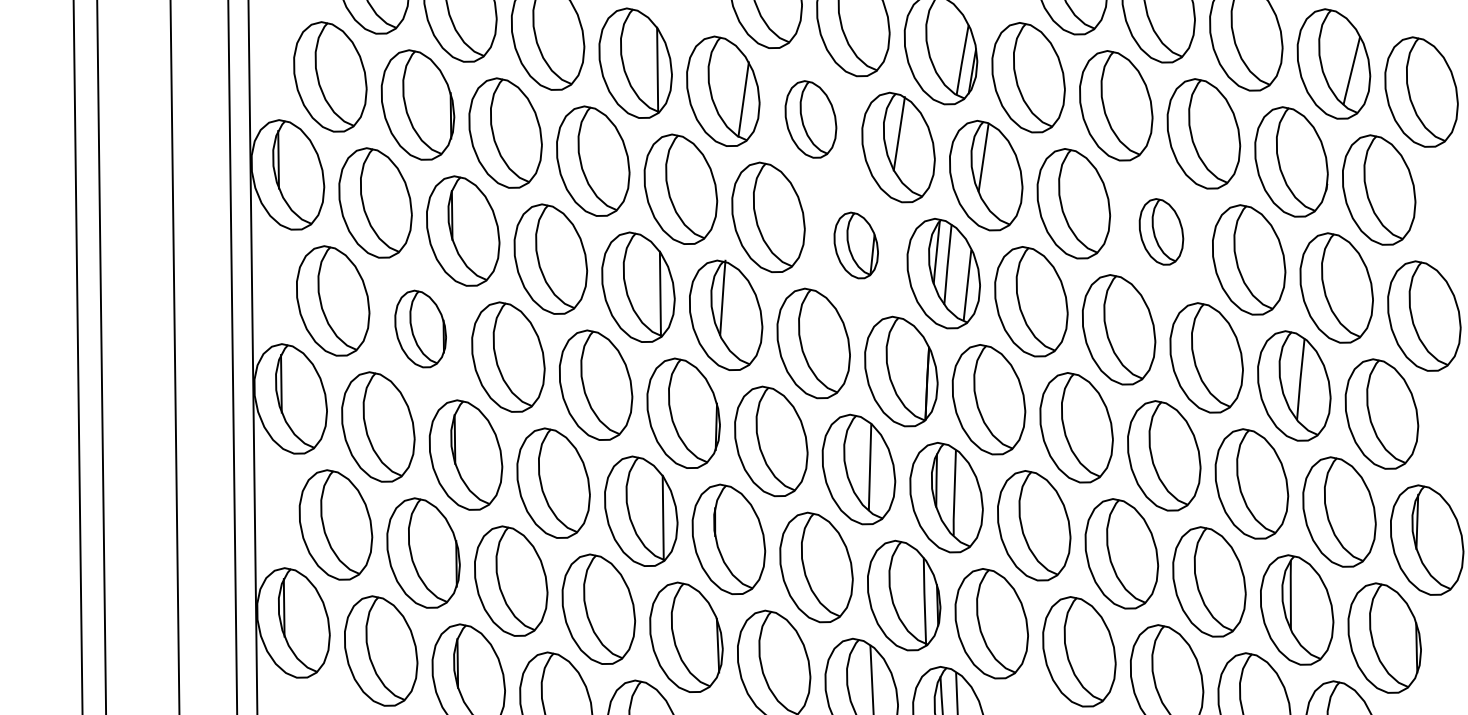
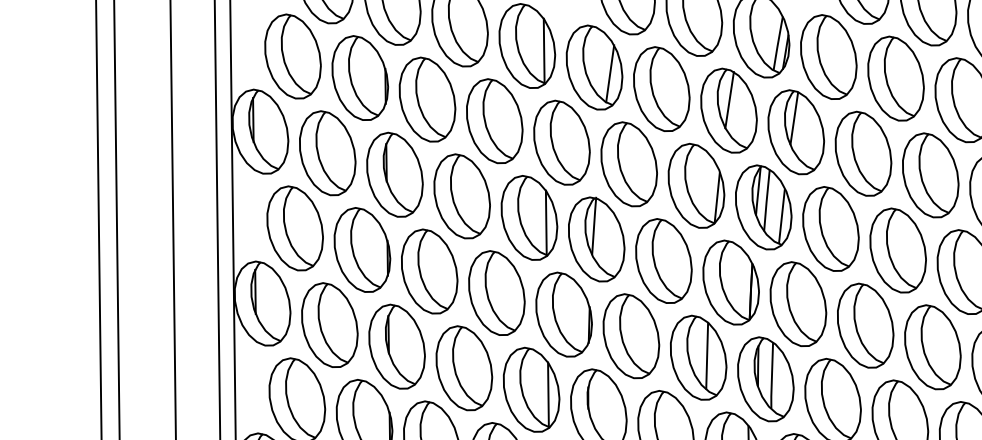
part: (810, 119) -> (661, 89), size x1.43
part: (1161, 231) -> (930, 175), size x1.67
part: (856, 245) -> (696, 185), size x1.67
part: (420, 328) -> (362, 249), size x1.43

